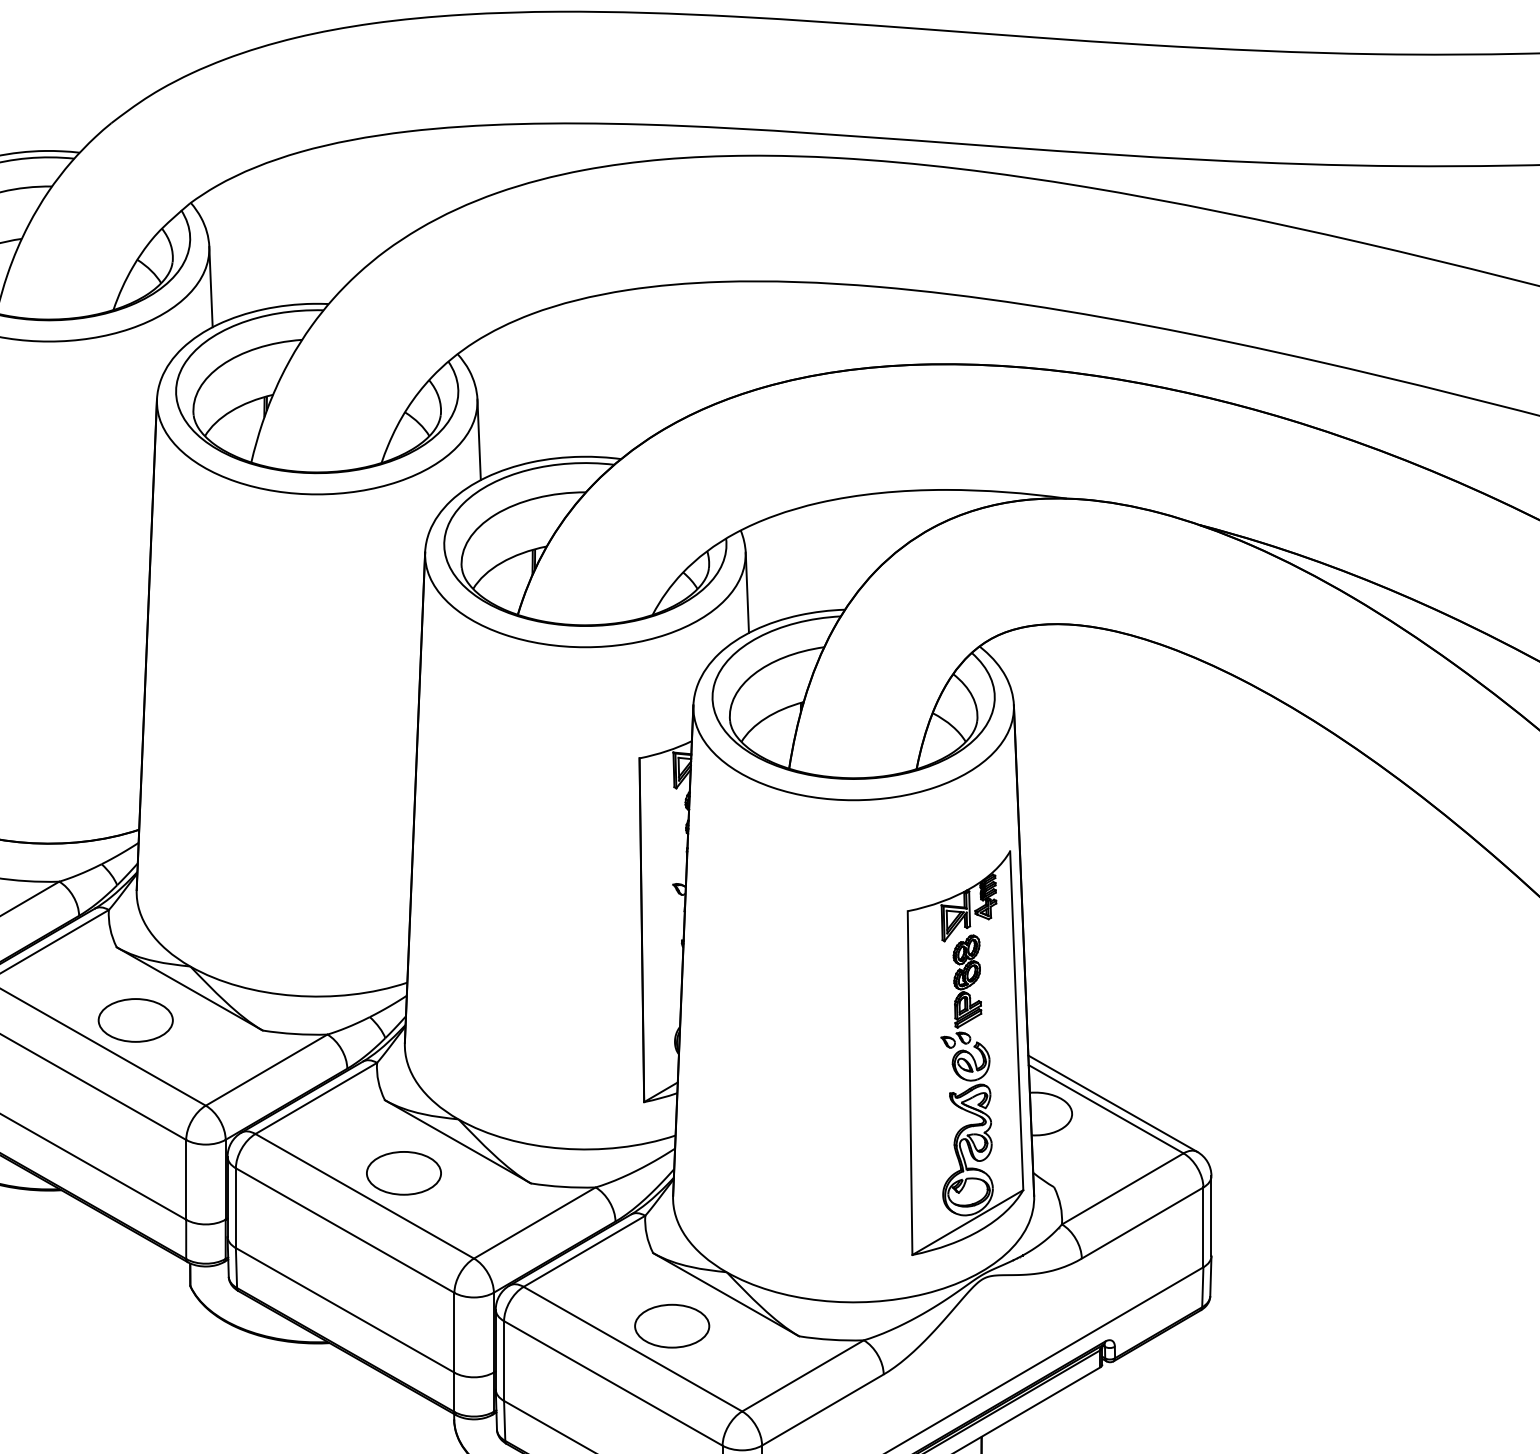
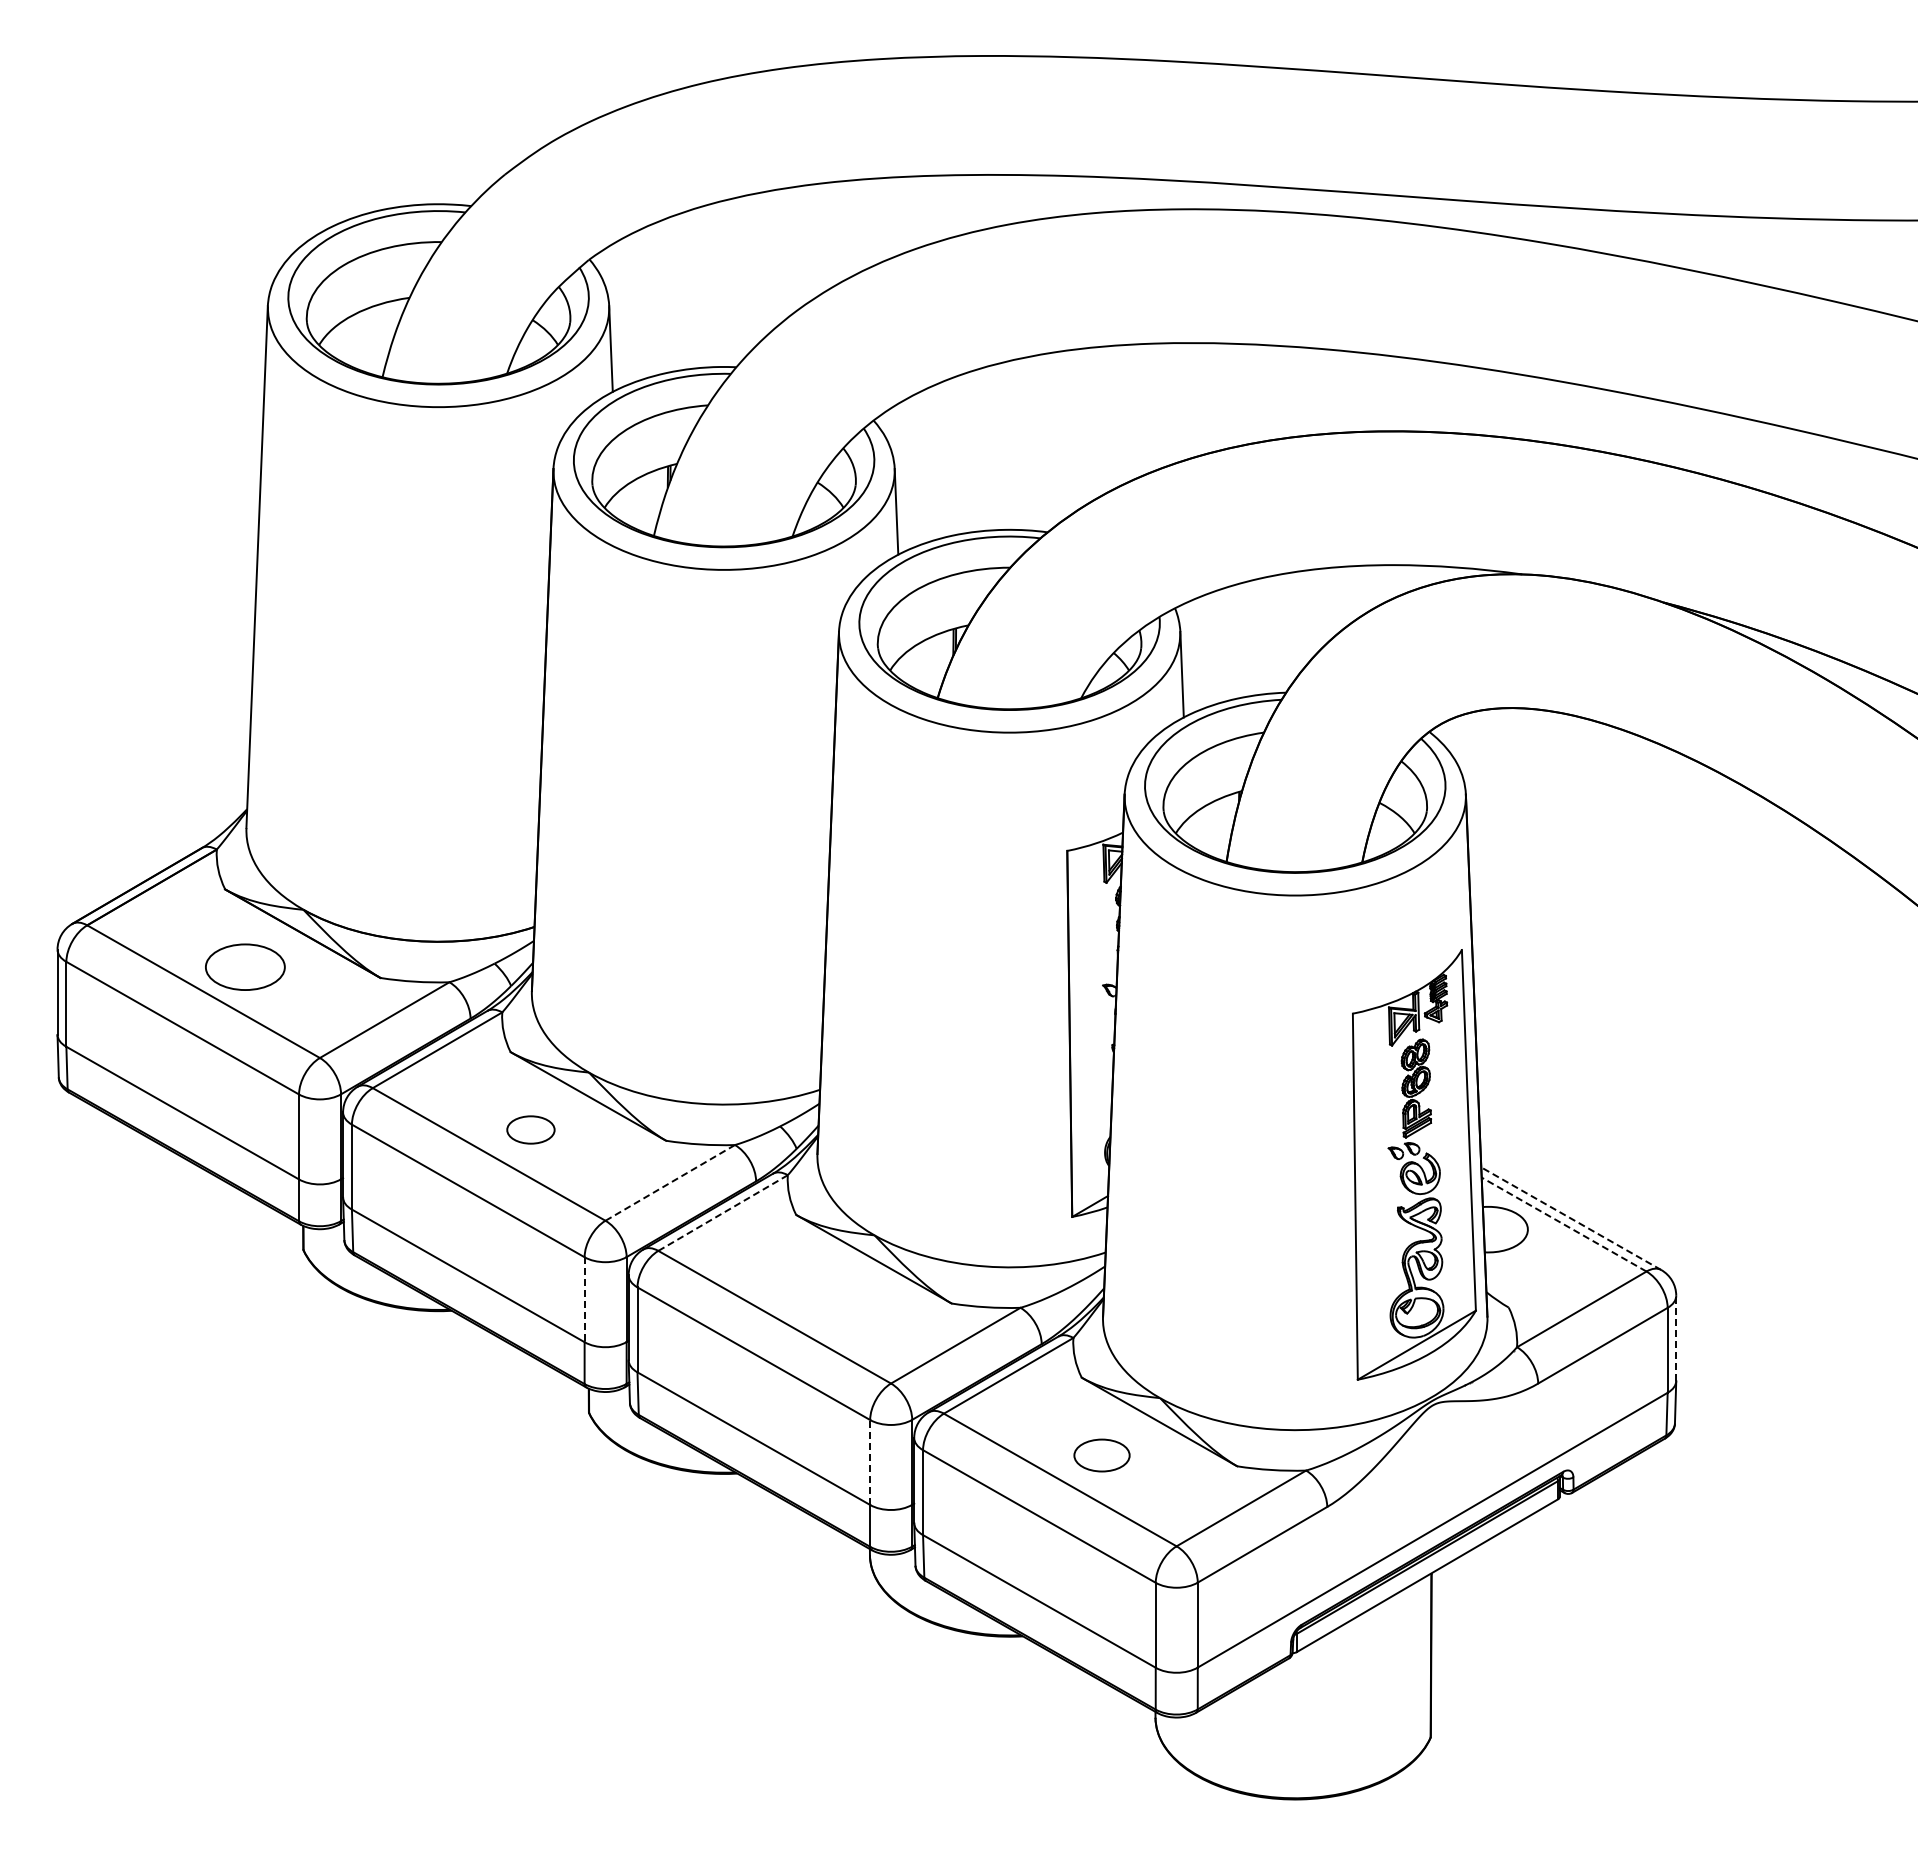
part: (135, 1019) -> (530, 1129), size x0.6
line: (266, 1069) -> (670, 1182), solid -> dashed
line: (316, 1098) -> (723, 1213), solid -> dashed
line: (1113, 1103) -> (1571, 1218), solid -> dashed
line: (1106, 1109) -> (1564, 1224), solid -> dashed
part: (404, 1173) -> (816, 1292), removed
line: (186, 1180) -> (584, 1300), solid -> dashed
line: (1211, 1216) -> (1676, 1338), solid -> dashed
part: (671, 1326) -> (1101, 1455), size x0.7
line: (454, 1332) -> (870, 1462), solid -> dashed

